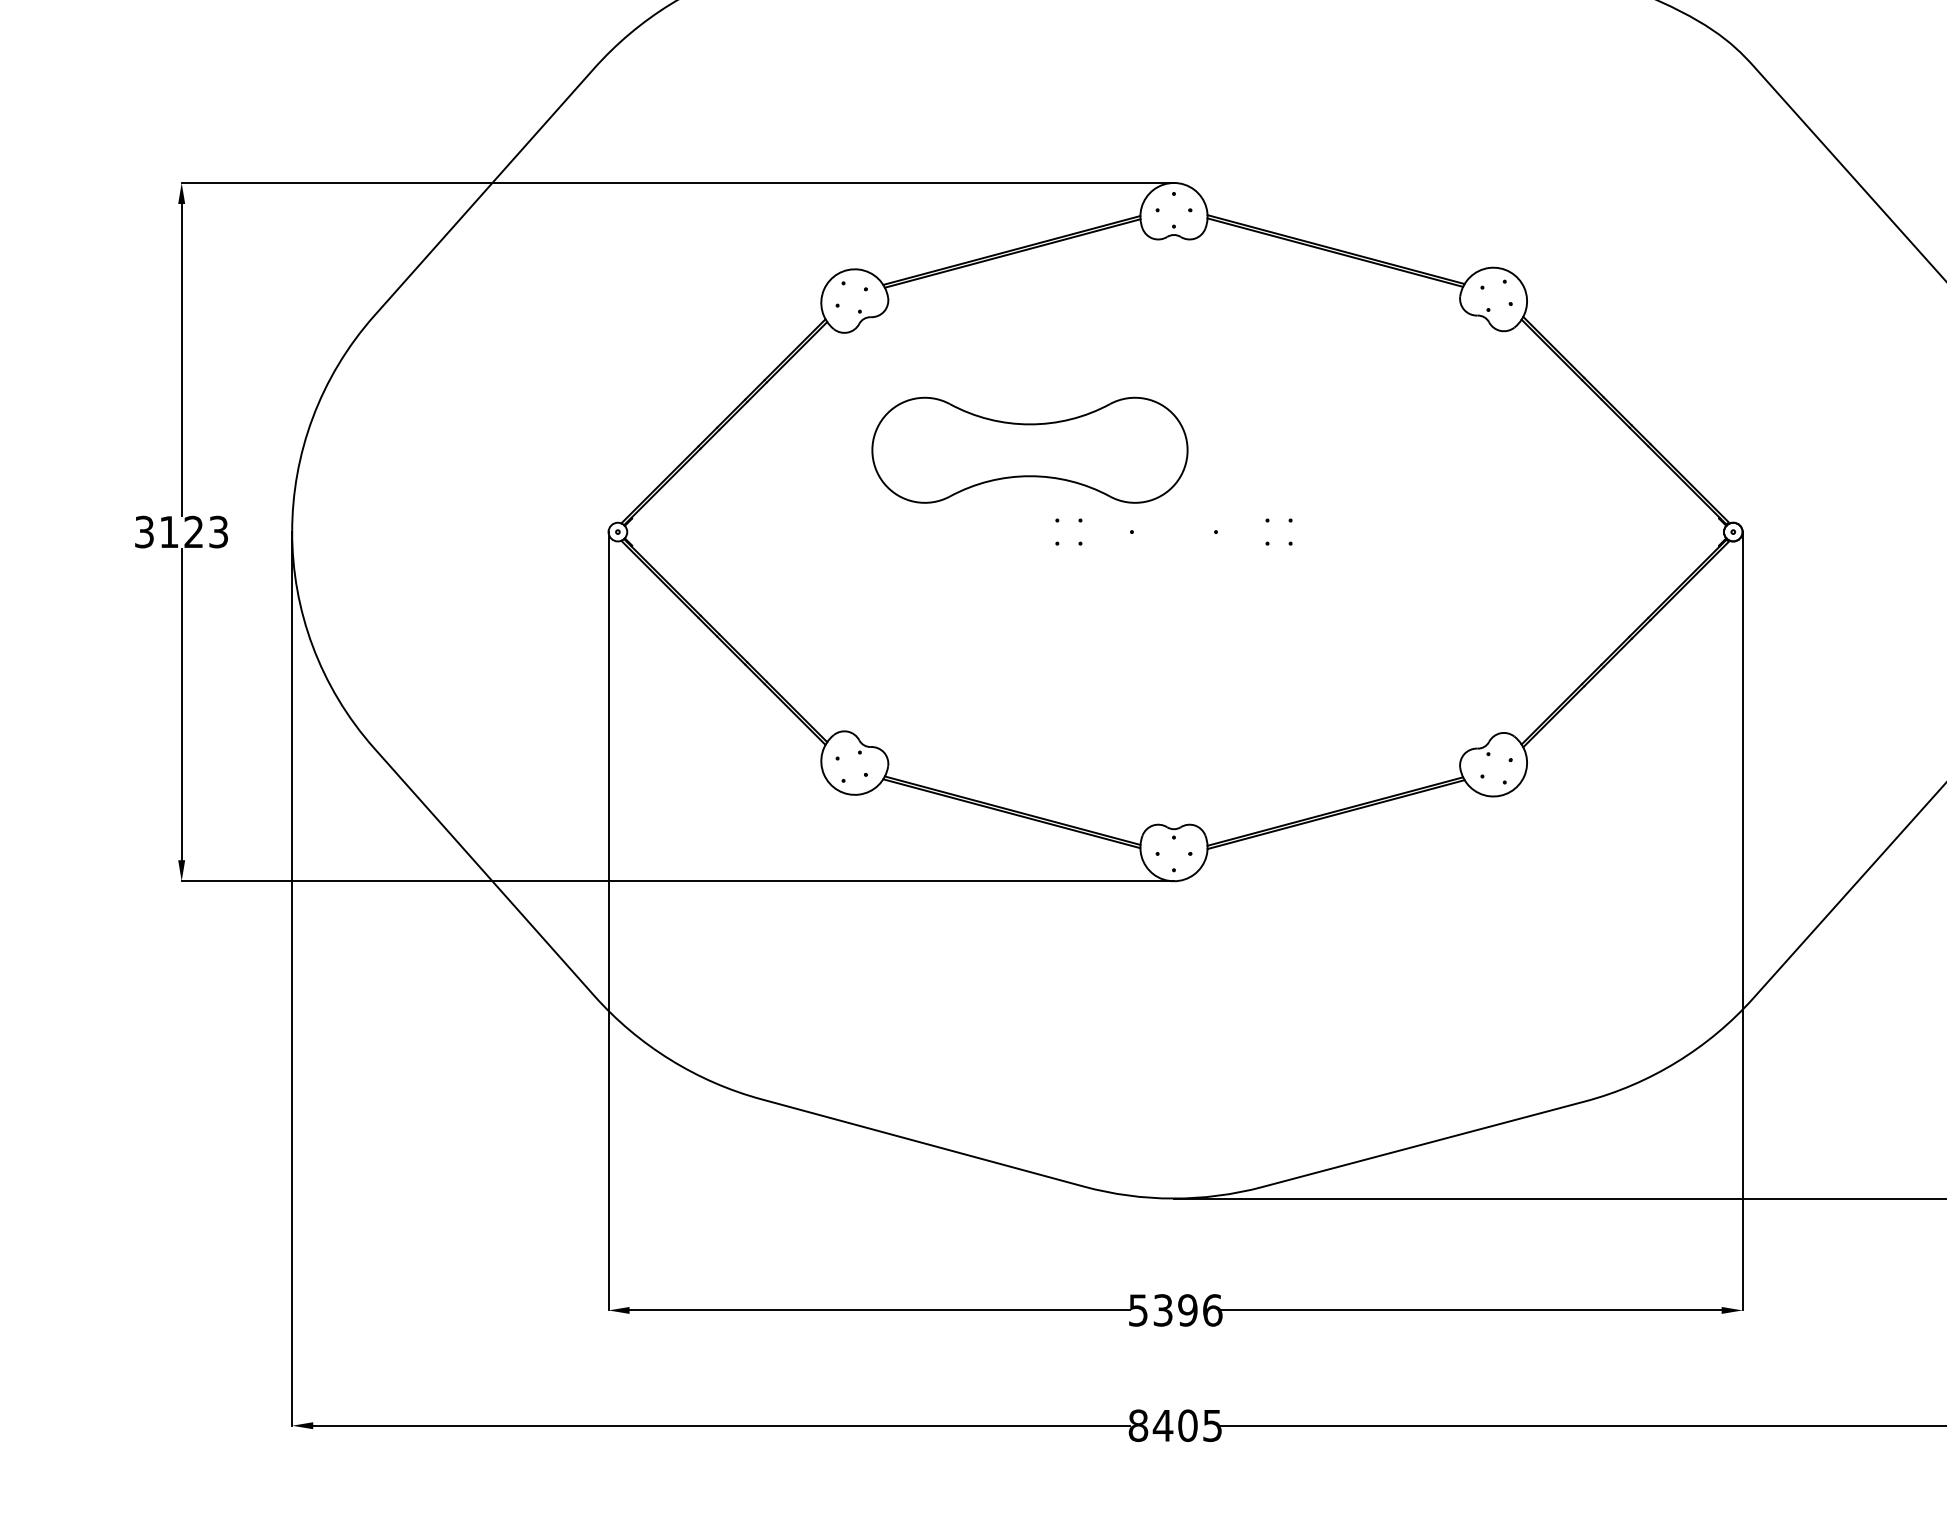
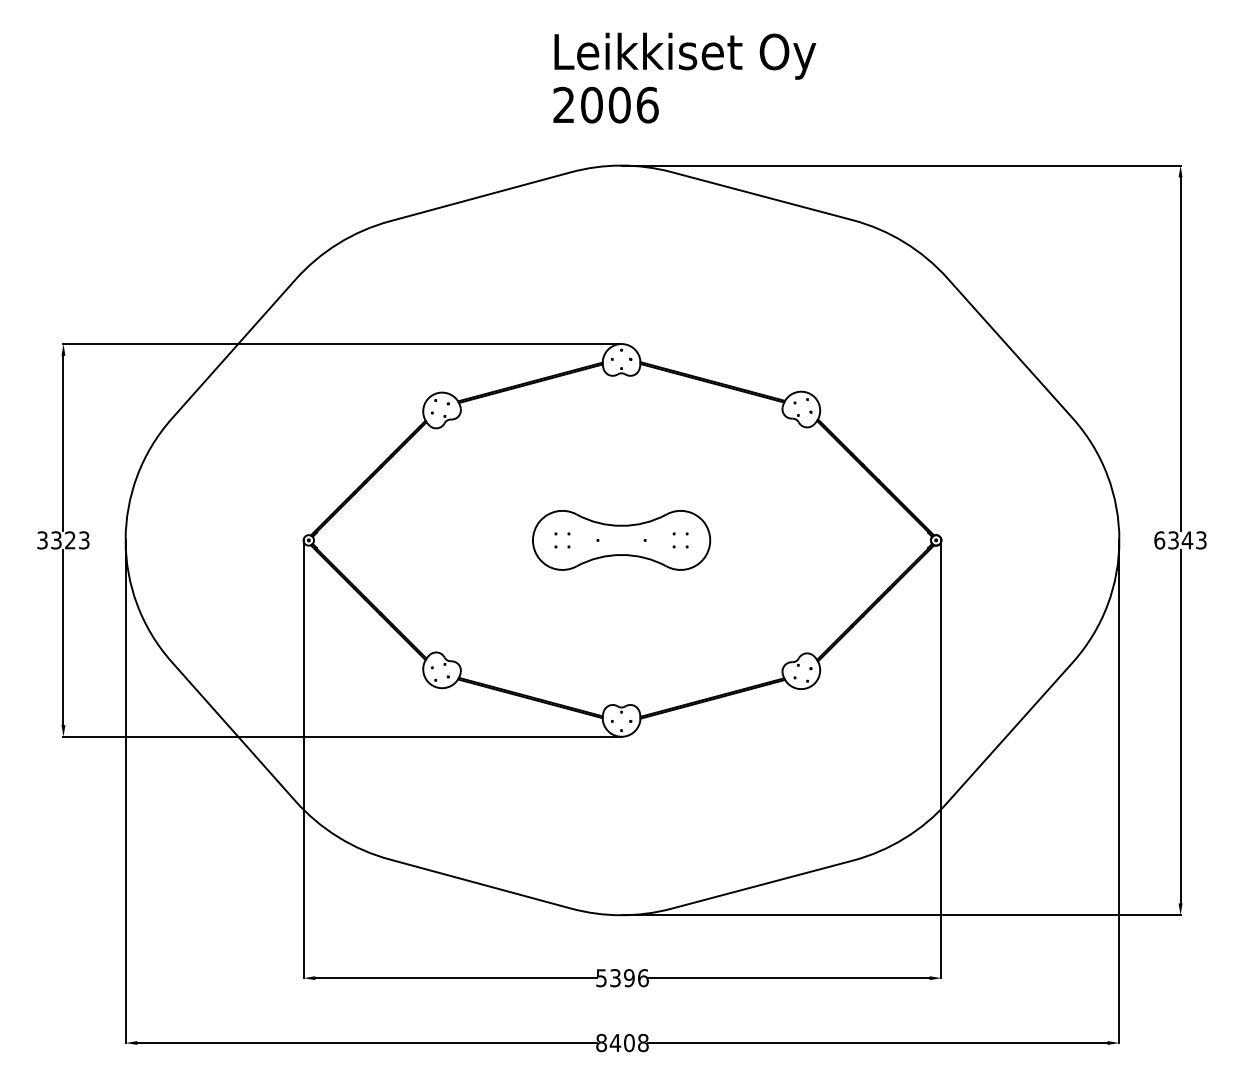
part: (1029, 450) -> (621, 540), moved
text: (169, 532) -> (56, 540), 3123 -> 3323
text: (1212, 1424) -> (643, 1042), 8405 -> 8408

